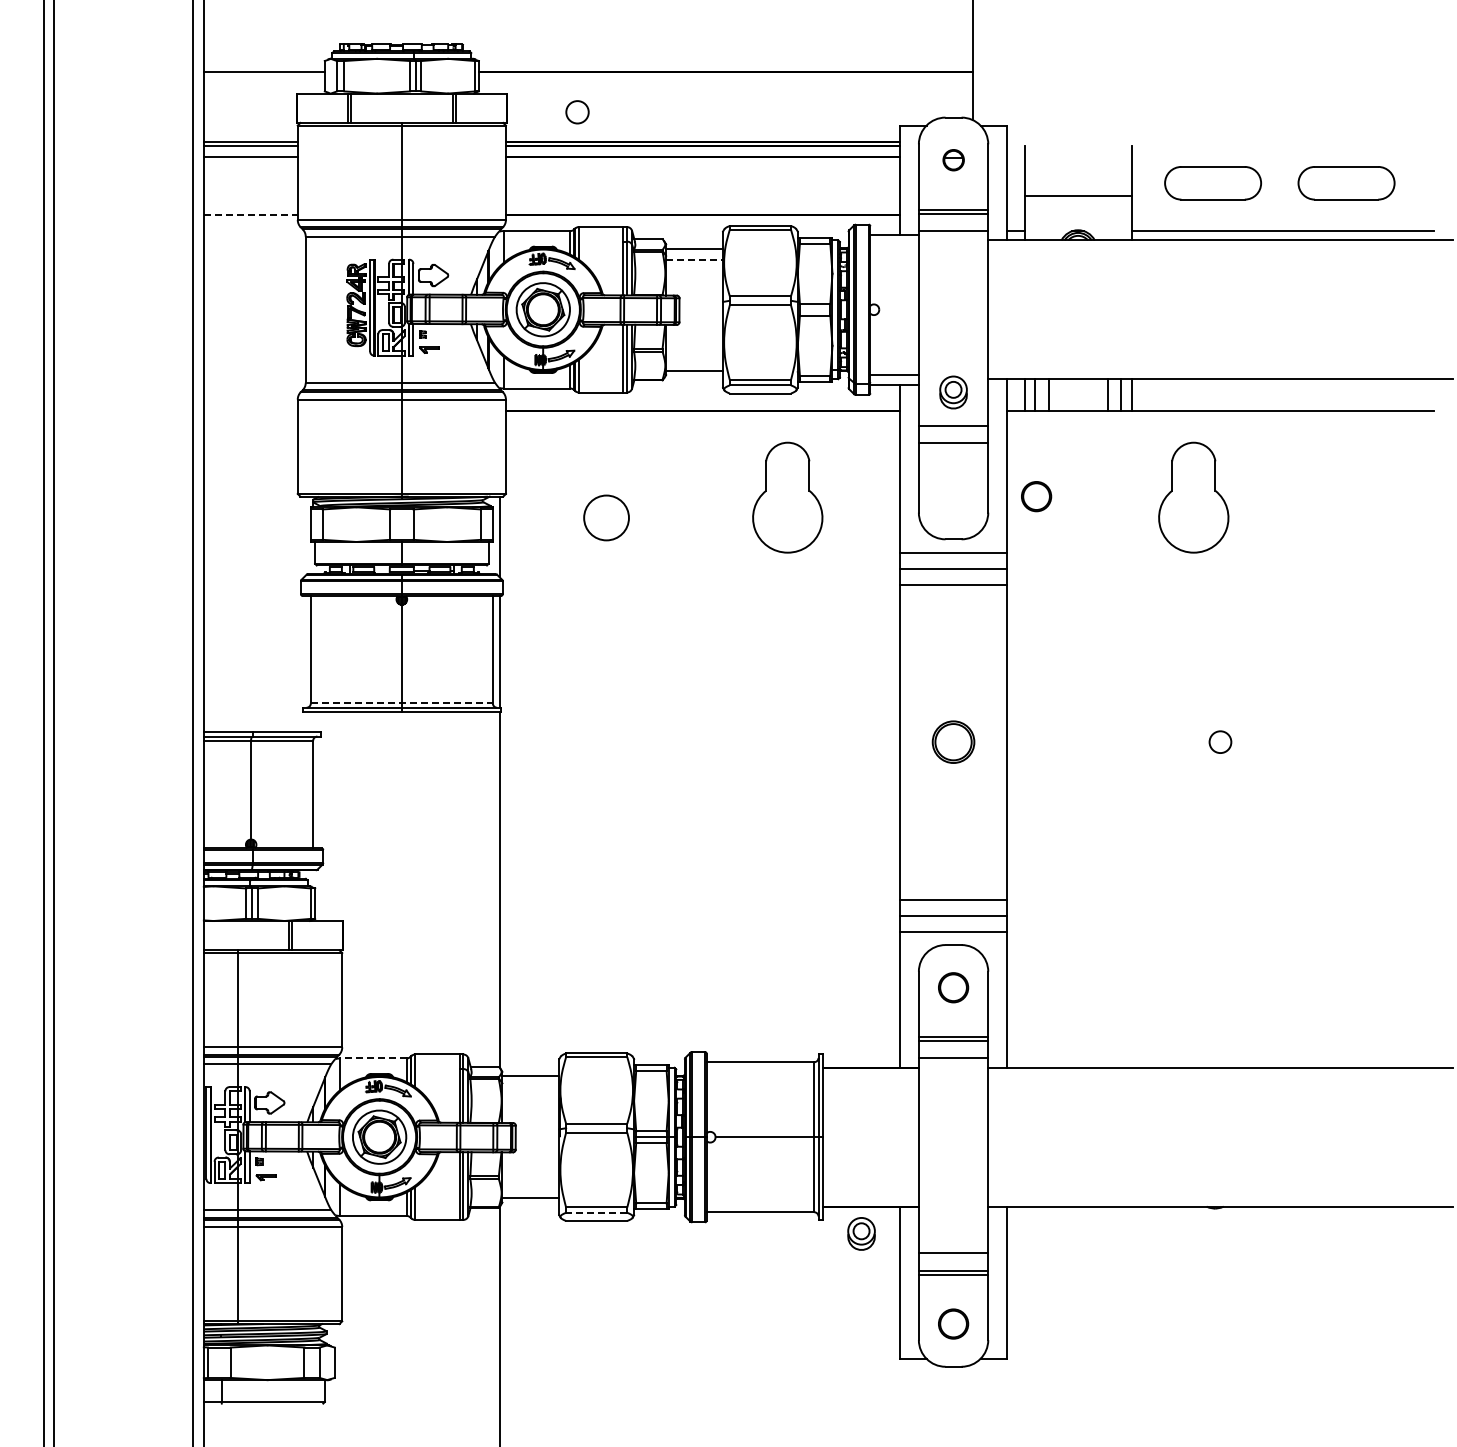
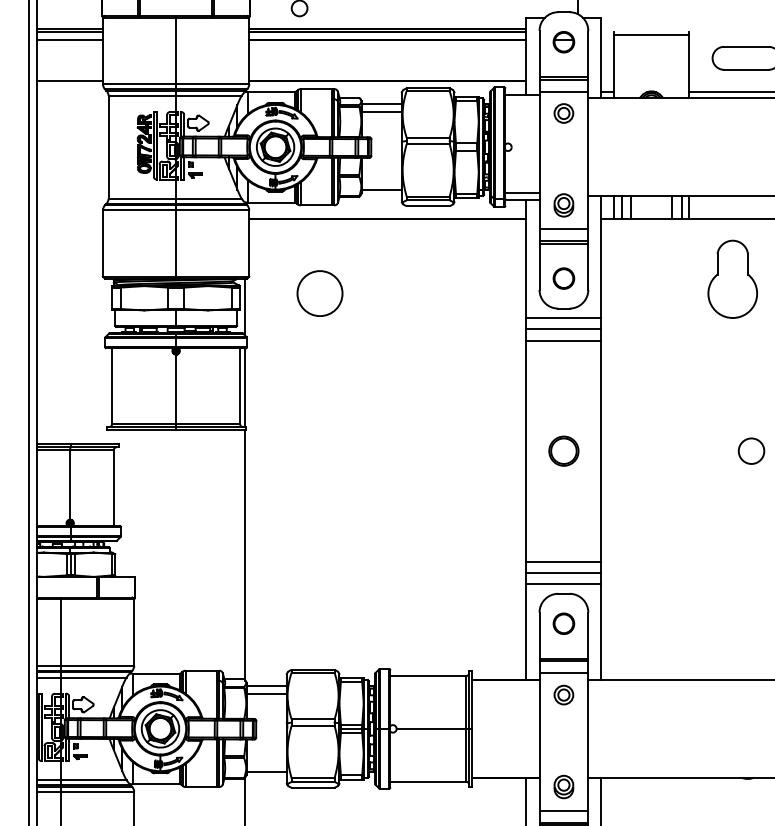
part: (953, 159) -> (563, 41), size x1.43
line: (1077, 196) -> (651, 35), moved
line: (250, 215) -> (69, 80), dashed -> solid
line: (695, 259) -> (382, 111), dashed -> solid
part: (953, 261) -> (563, 113), added
line: (953, 447) -> (563, 244), added
part: (1036, 496) -> (563, 278), moved
part: (787, 497) -> (447, 279), removed
circle: (606, 517) -> (319, 293), size x1.43
line: (402, 703) -> (176, 424), dashed -> solid
circle: (1220, 742) -> (751, 451), size x1.67
line: (373, 1058) -> (156, 673), dashed -> solid
line: (530, 1087) -> (266, 693), added
part: (953, 1089) -> (563, 695), added
line: (596, 1212) -> (312, 781), dashed -> solid
part: (861, 1233) -> (563, 786), moved

